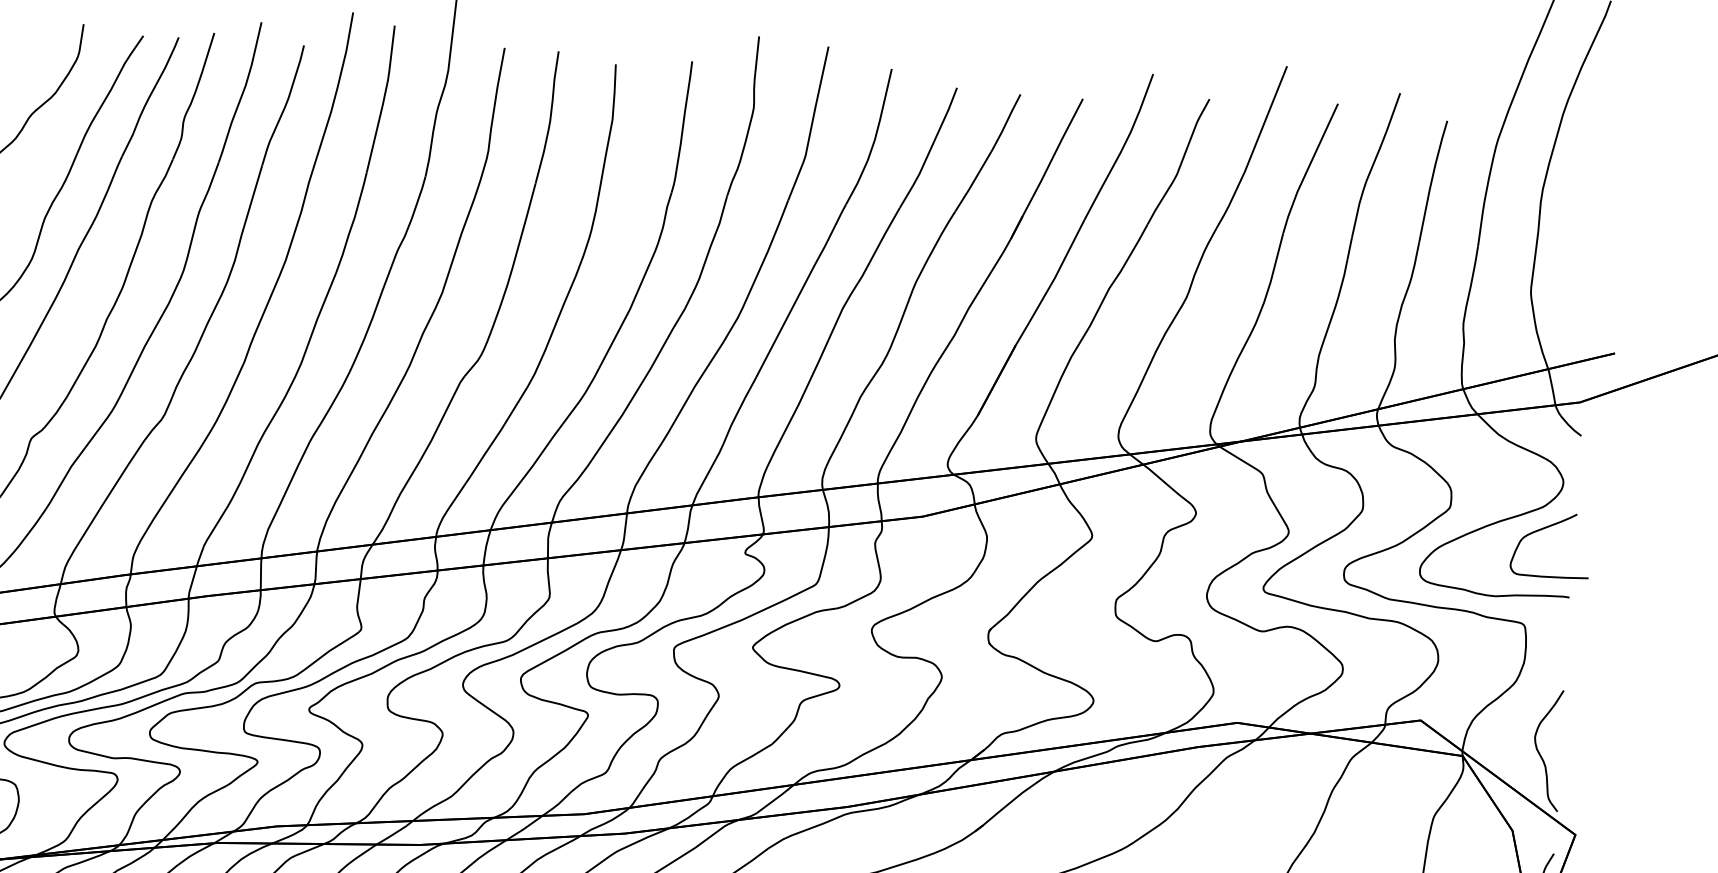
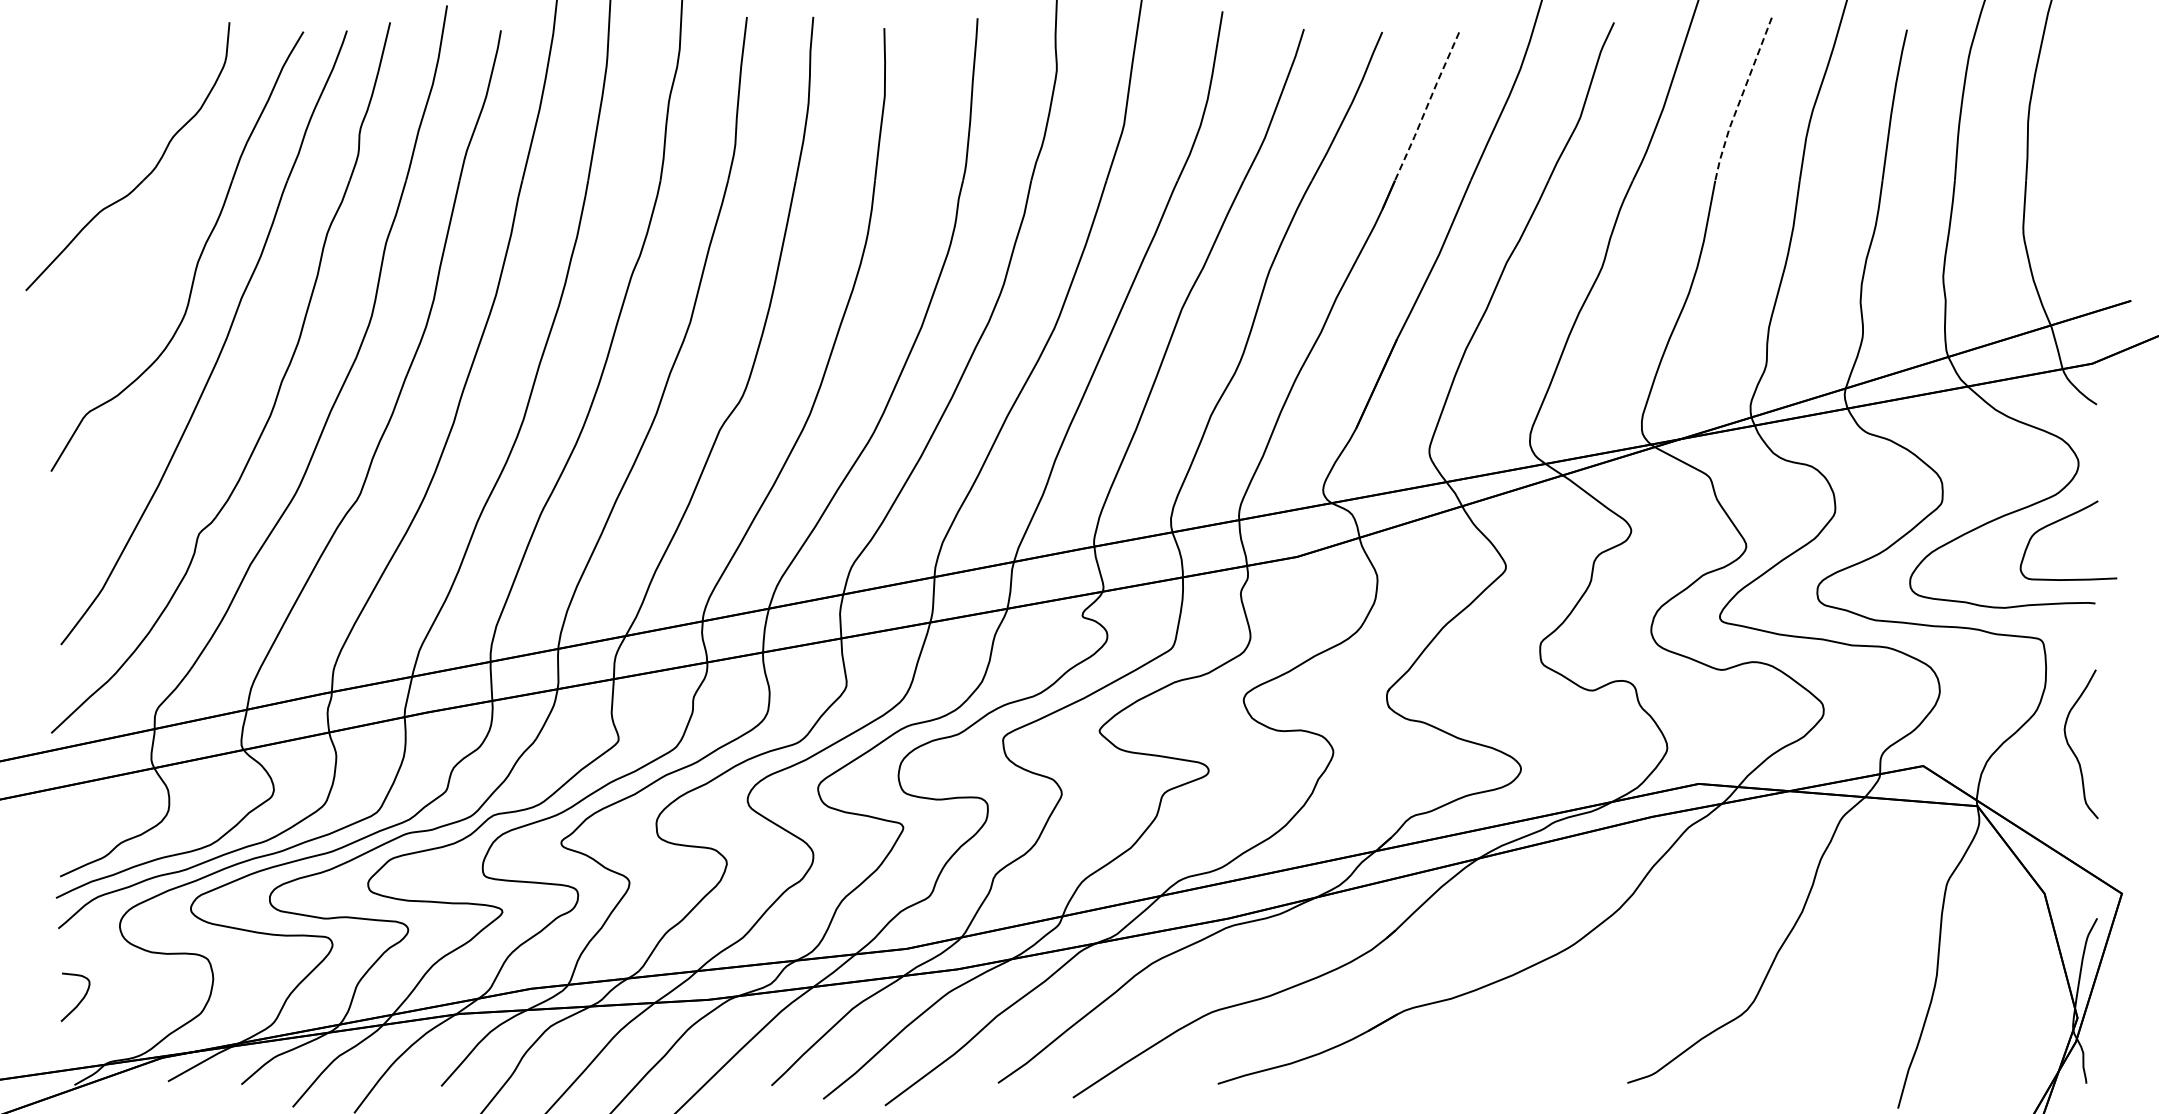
line: (1052, 158) -> (1426, 107), solid -> dashed
line: (1308, 168) -> (1740, 99), solid -> dashed
curve: (1541, 754) -> (2073, 750), moved

